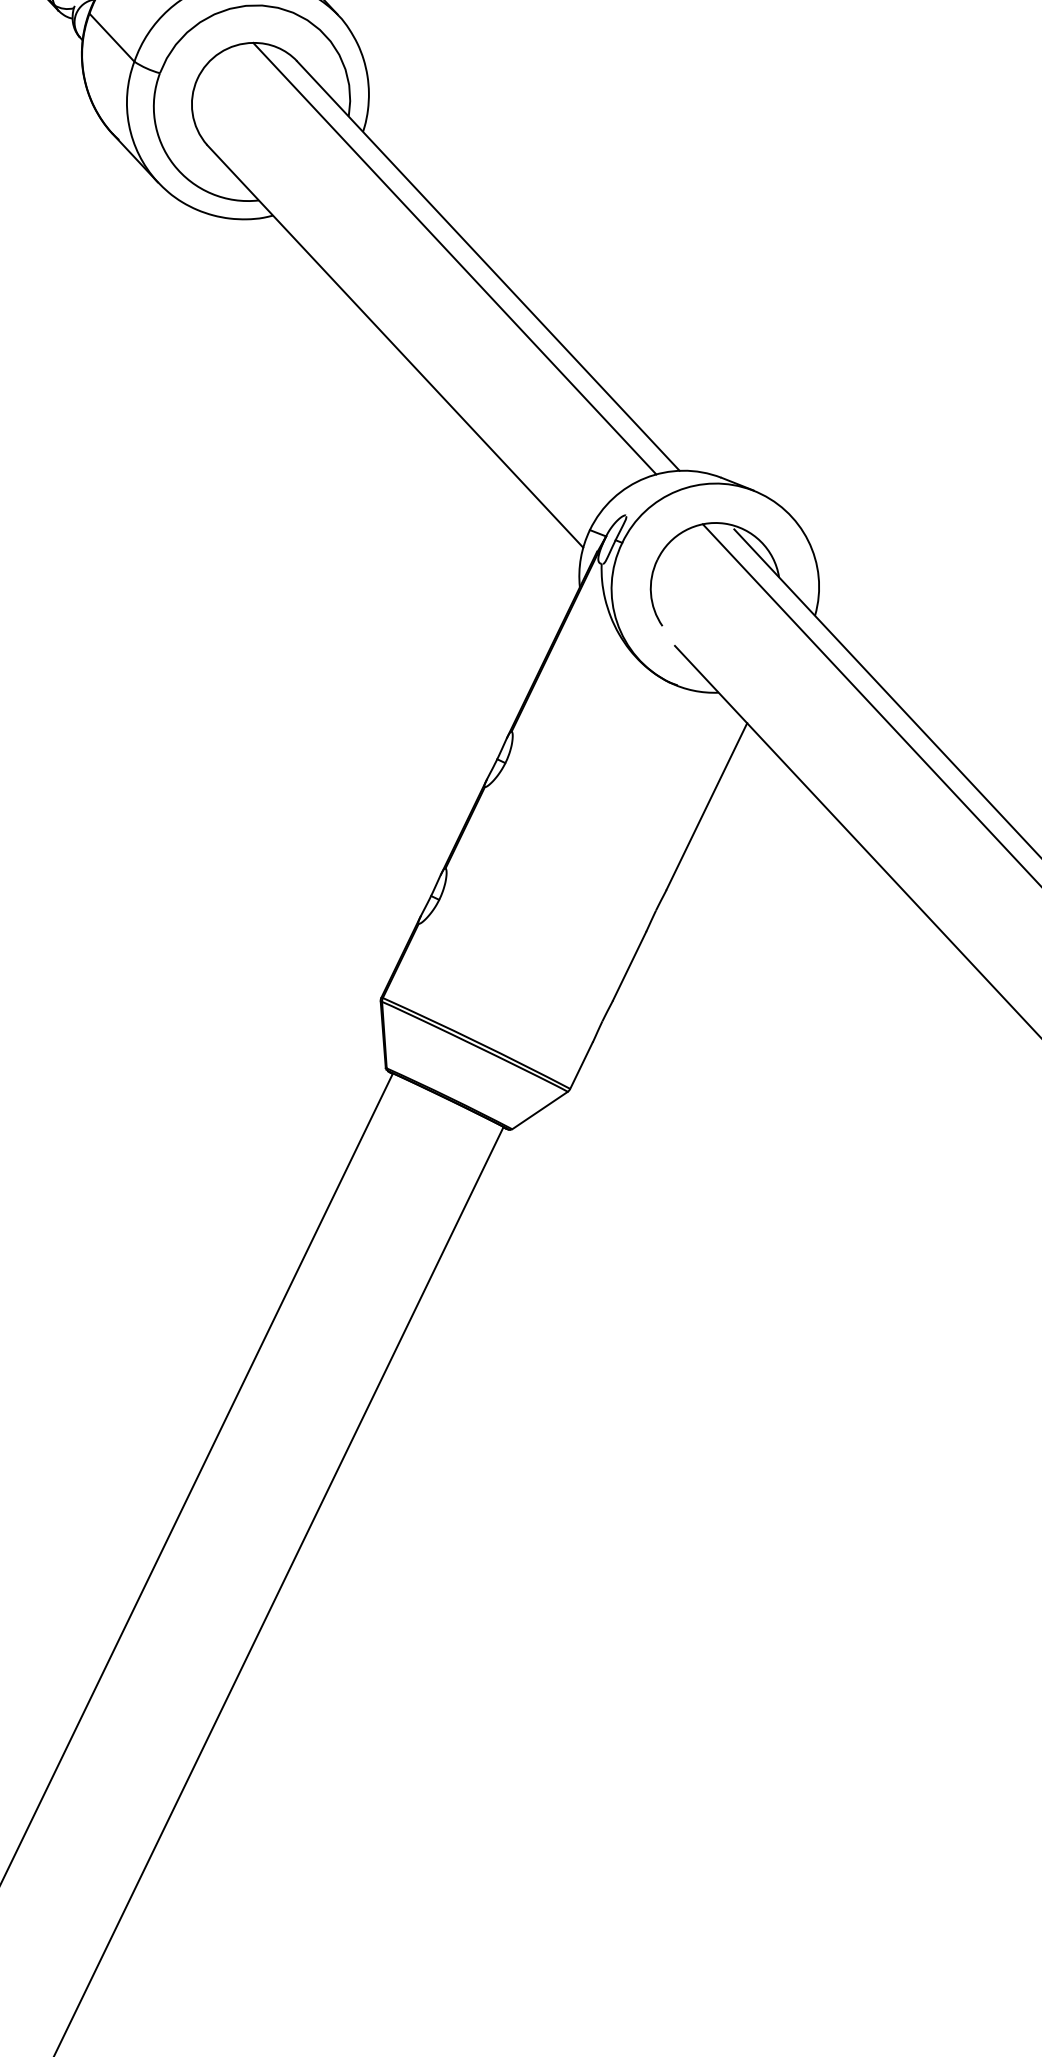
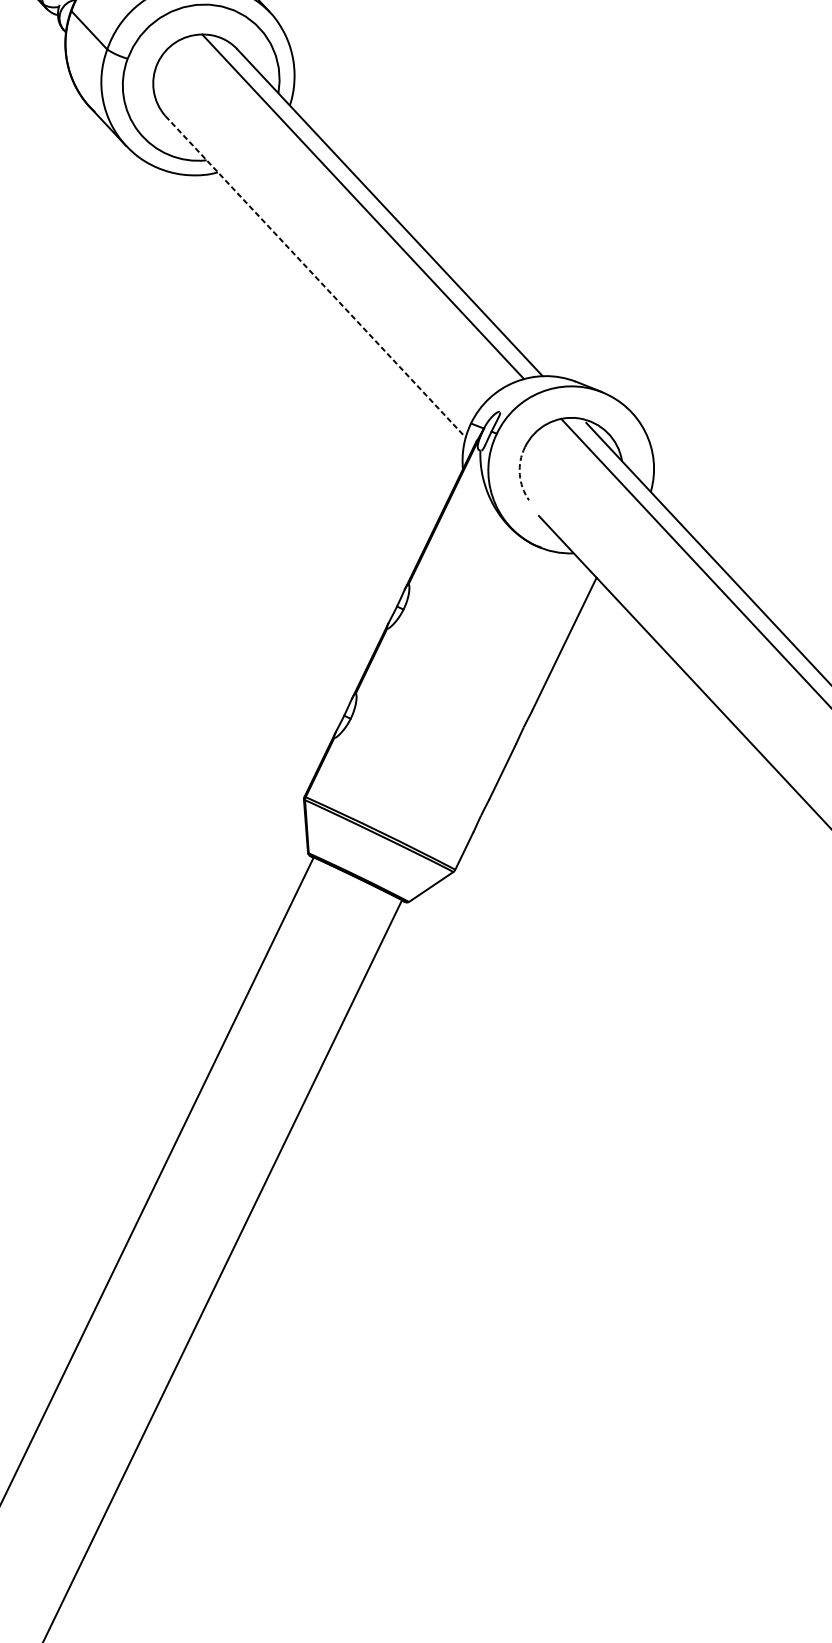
line: (395, 346) -> (315, 276), solid -> dashed
arc: (650, 593) -> (519, 474), solid -> dashed

